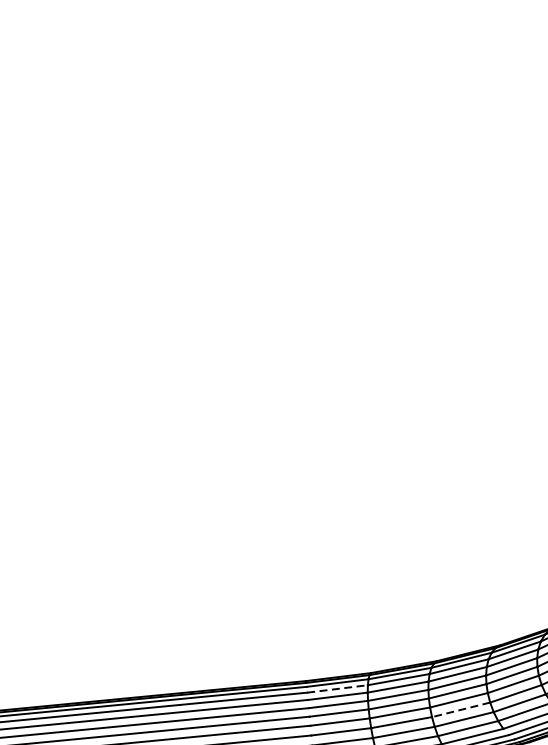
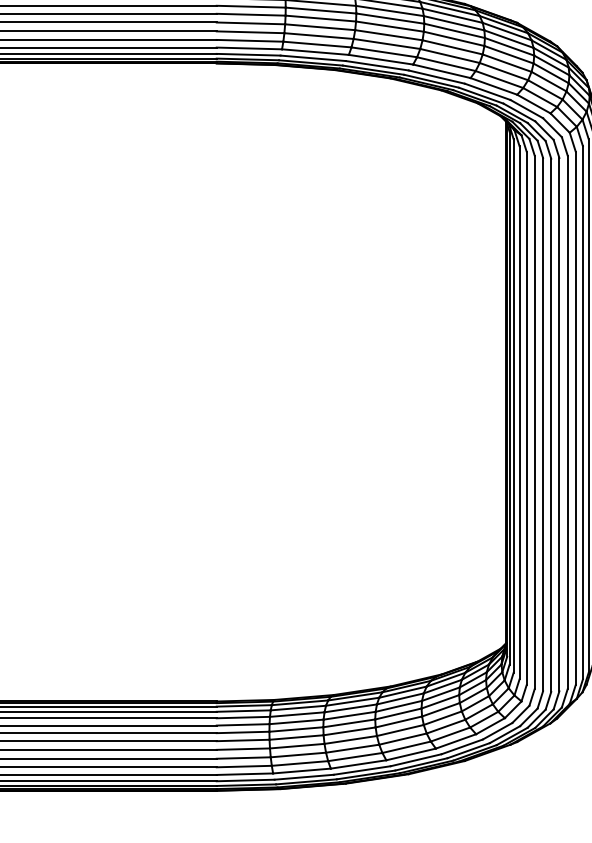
line: (338, 689) -> (244, 711), dashed -> solid
line: (460, 709) -> (350, 739), dashed -> solid

